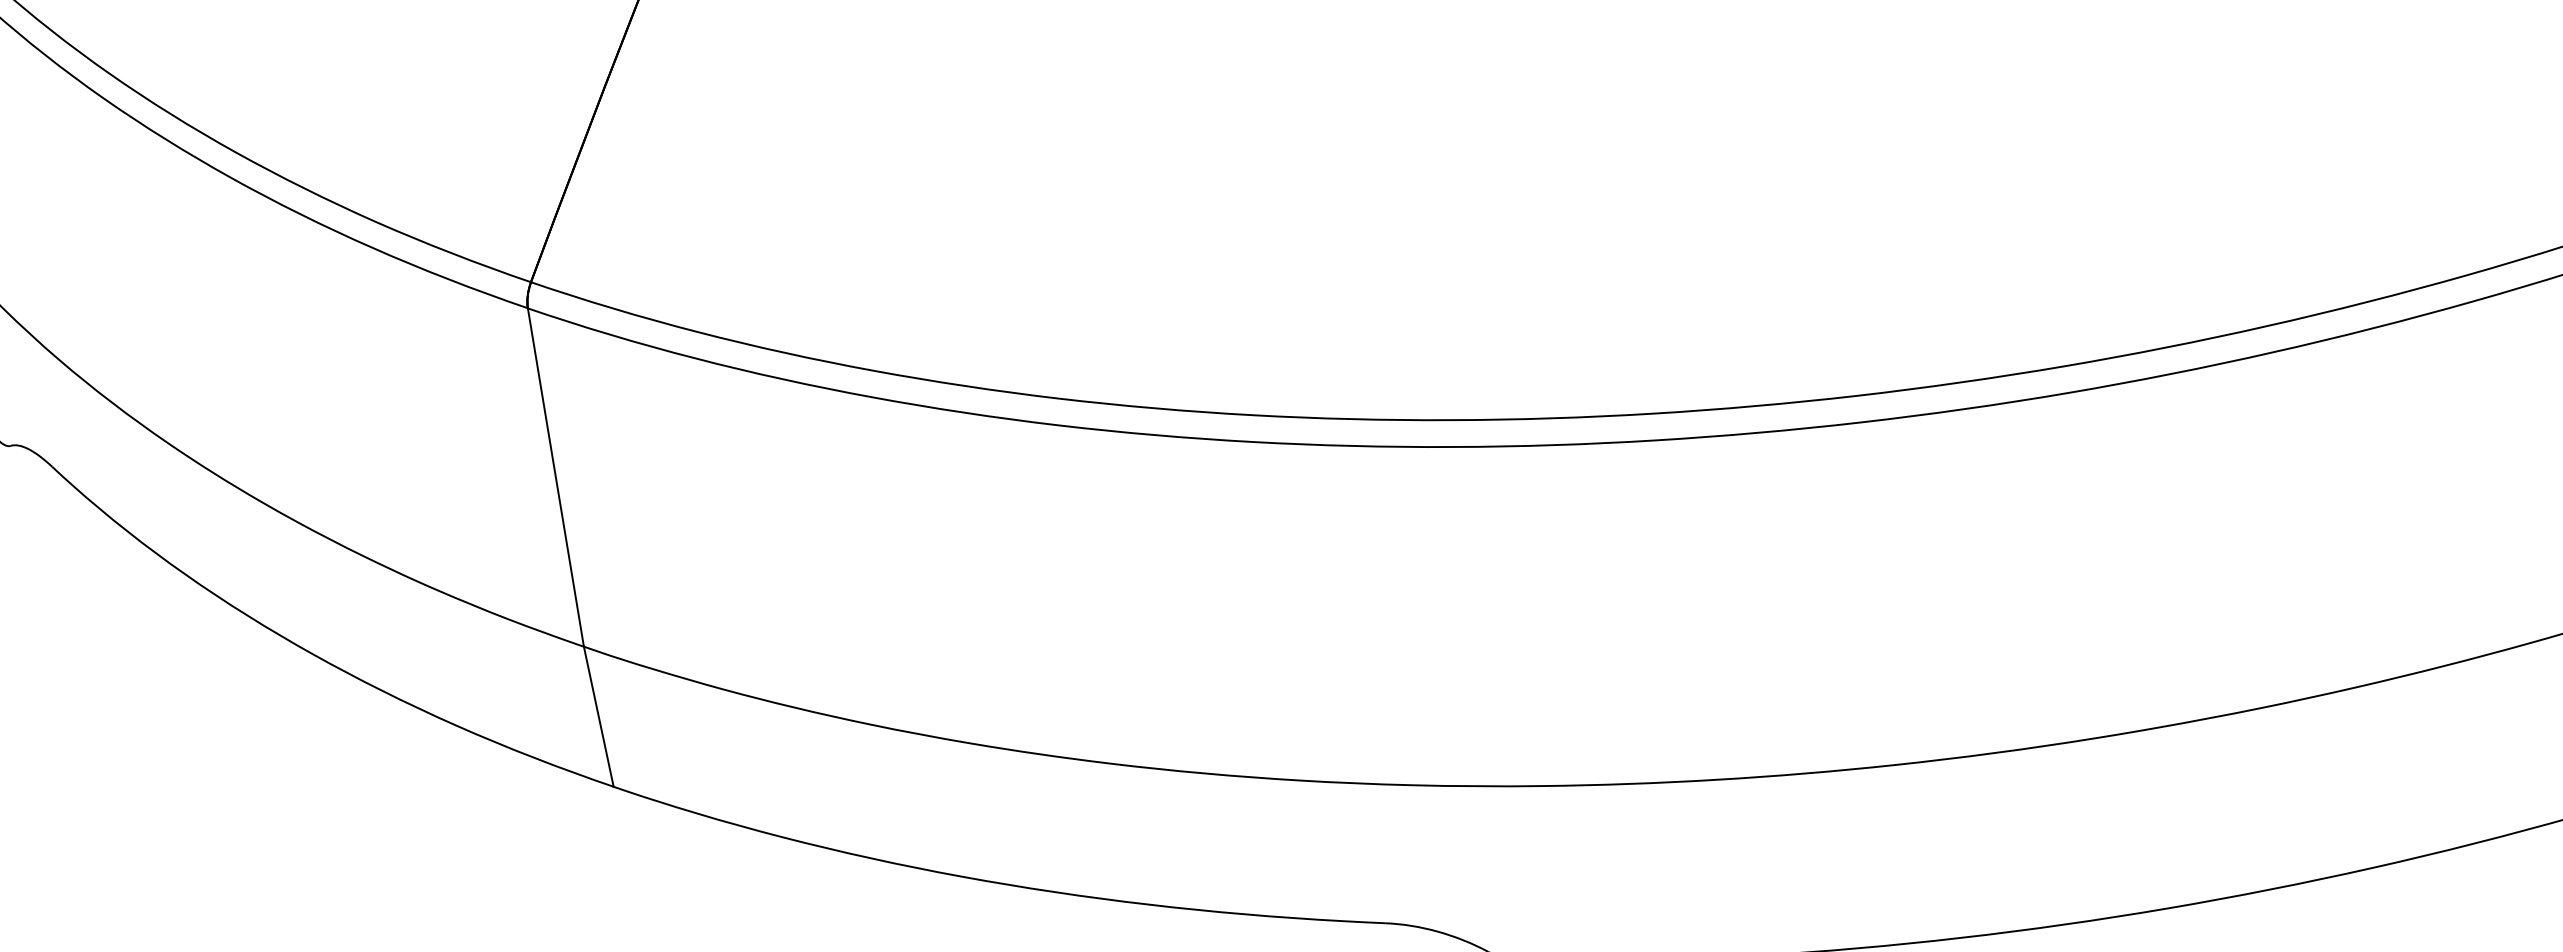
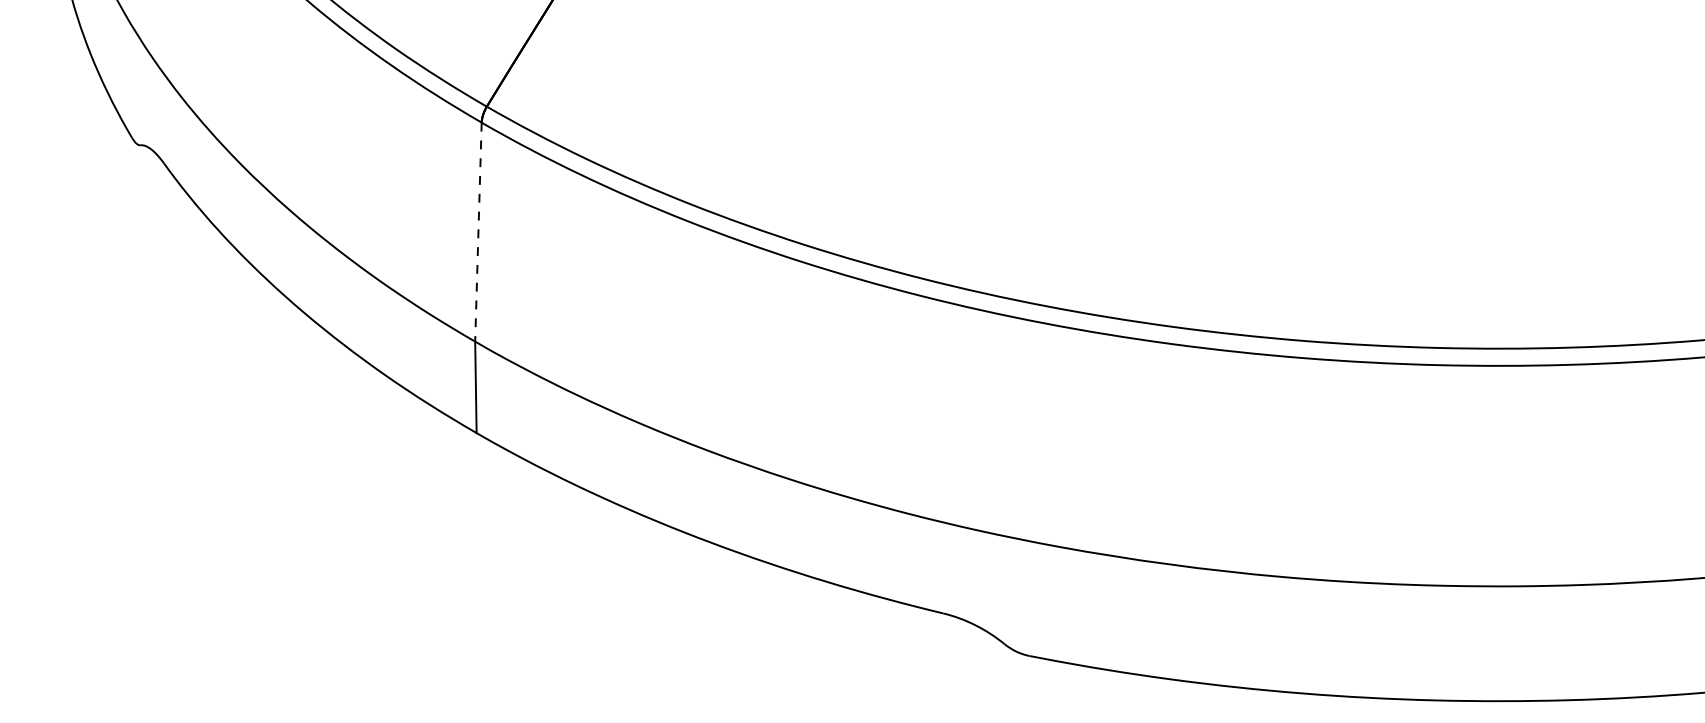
line: (556, 478) -> (478, 232), solid -> dashed

